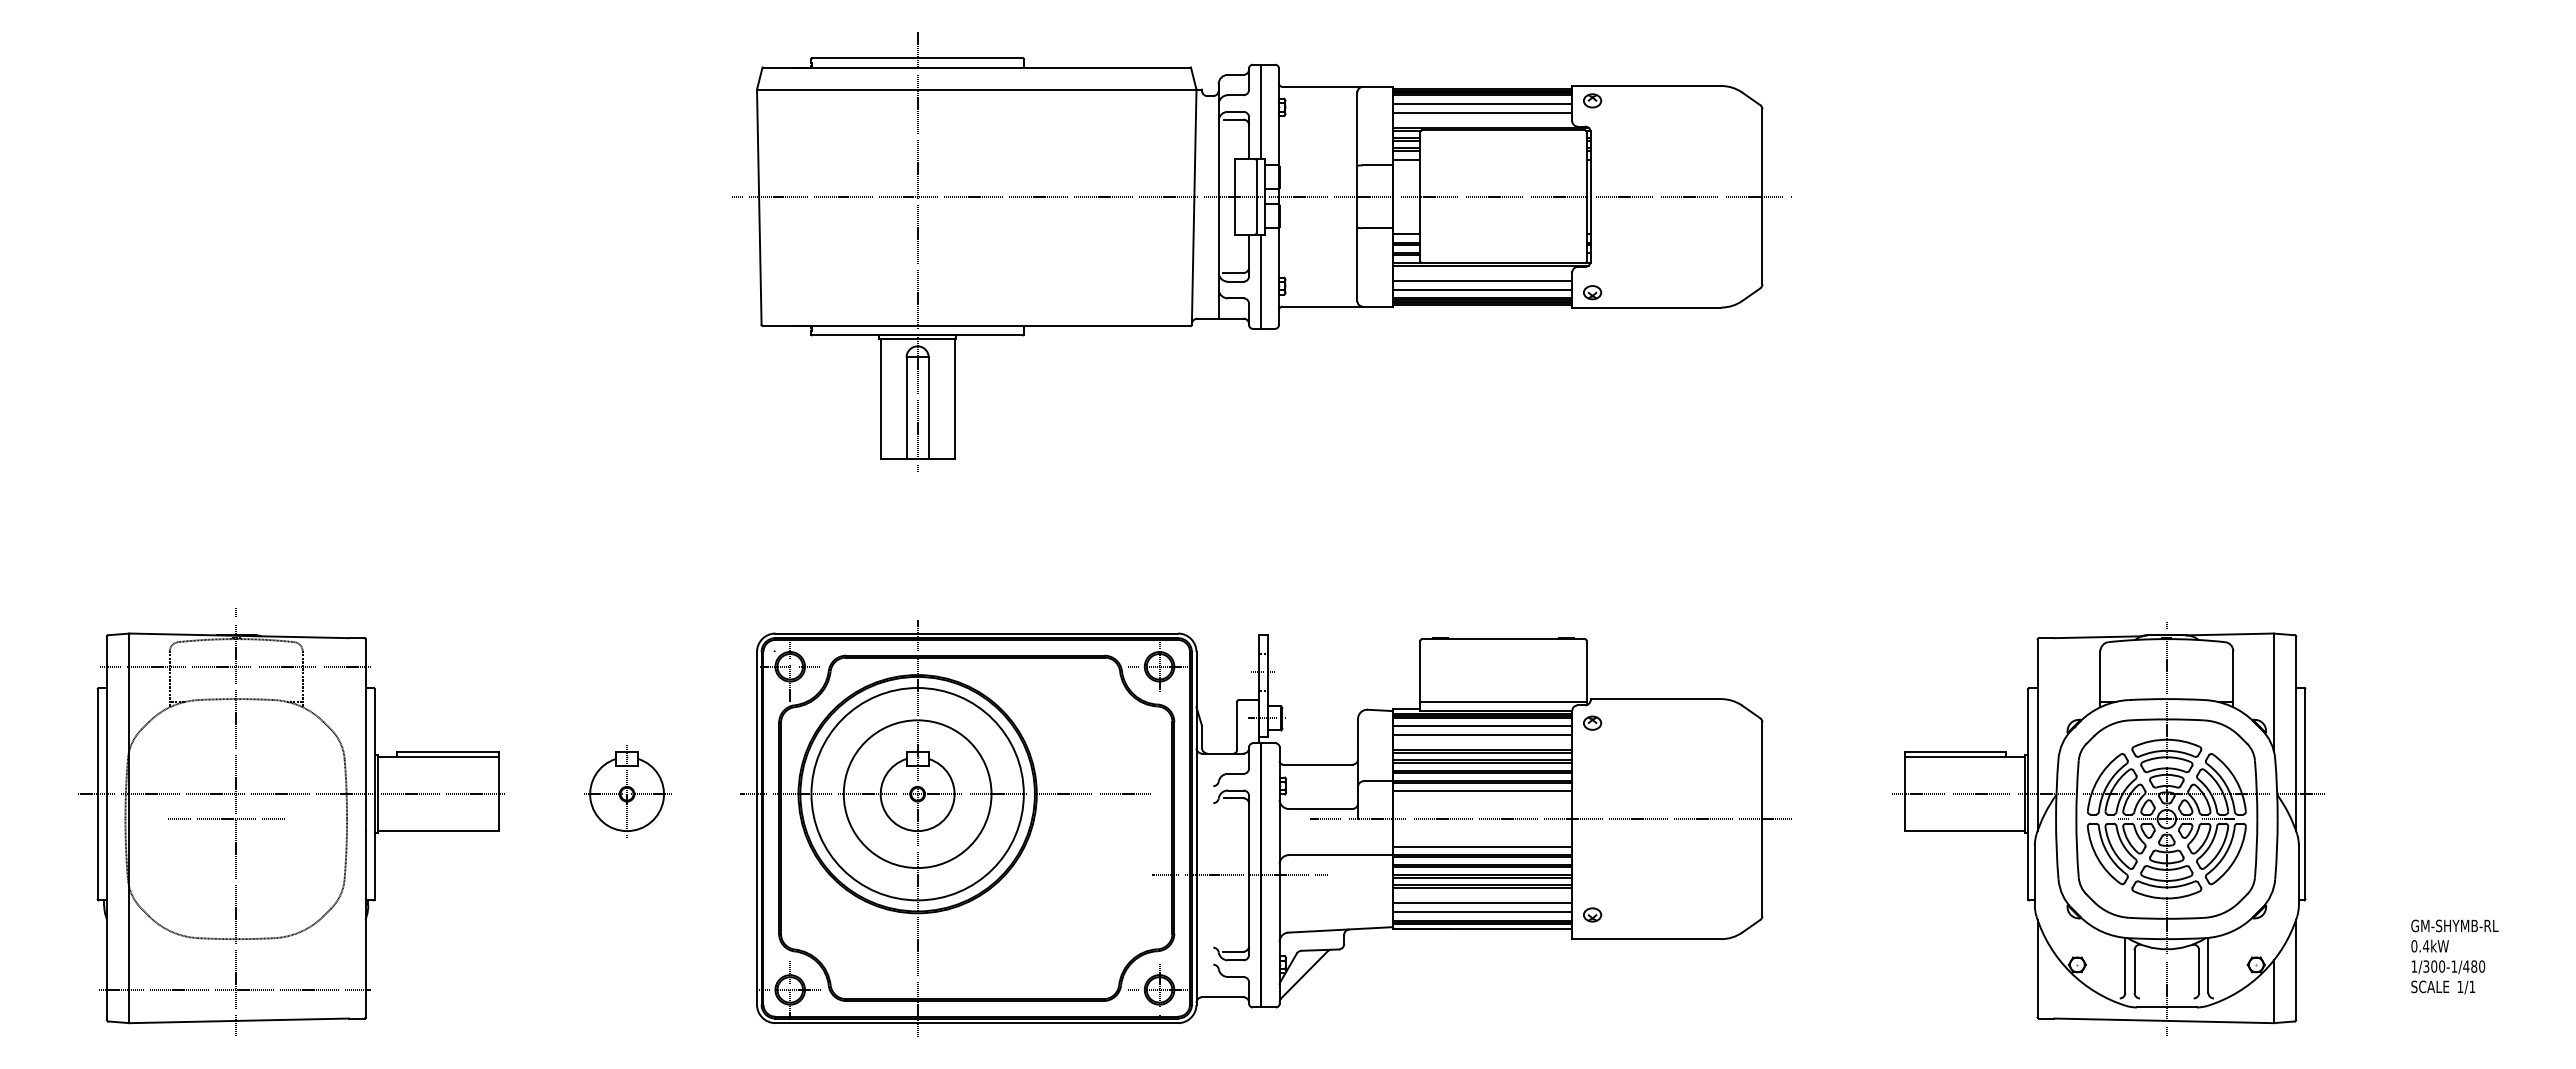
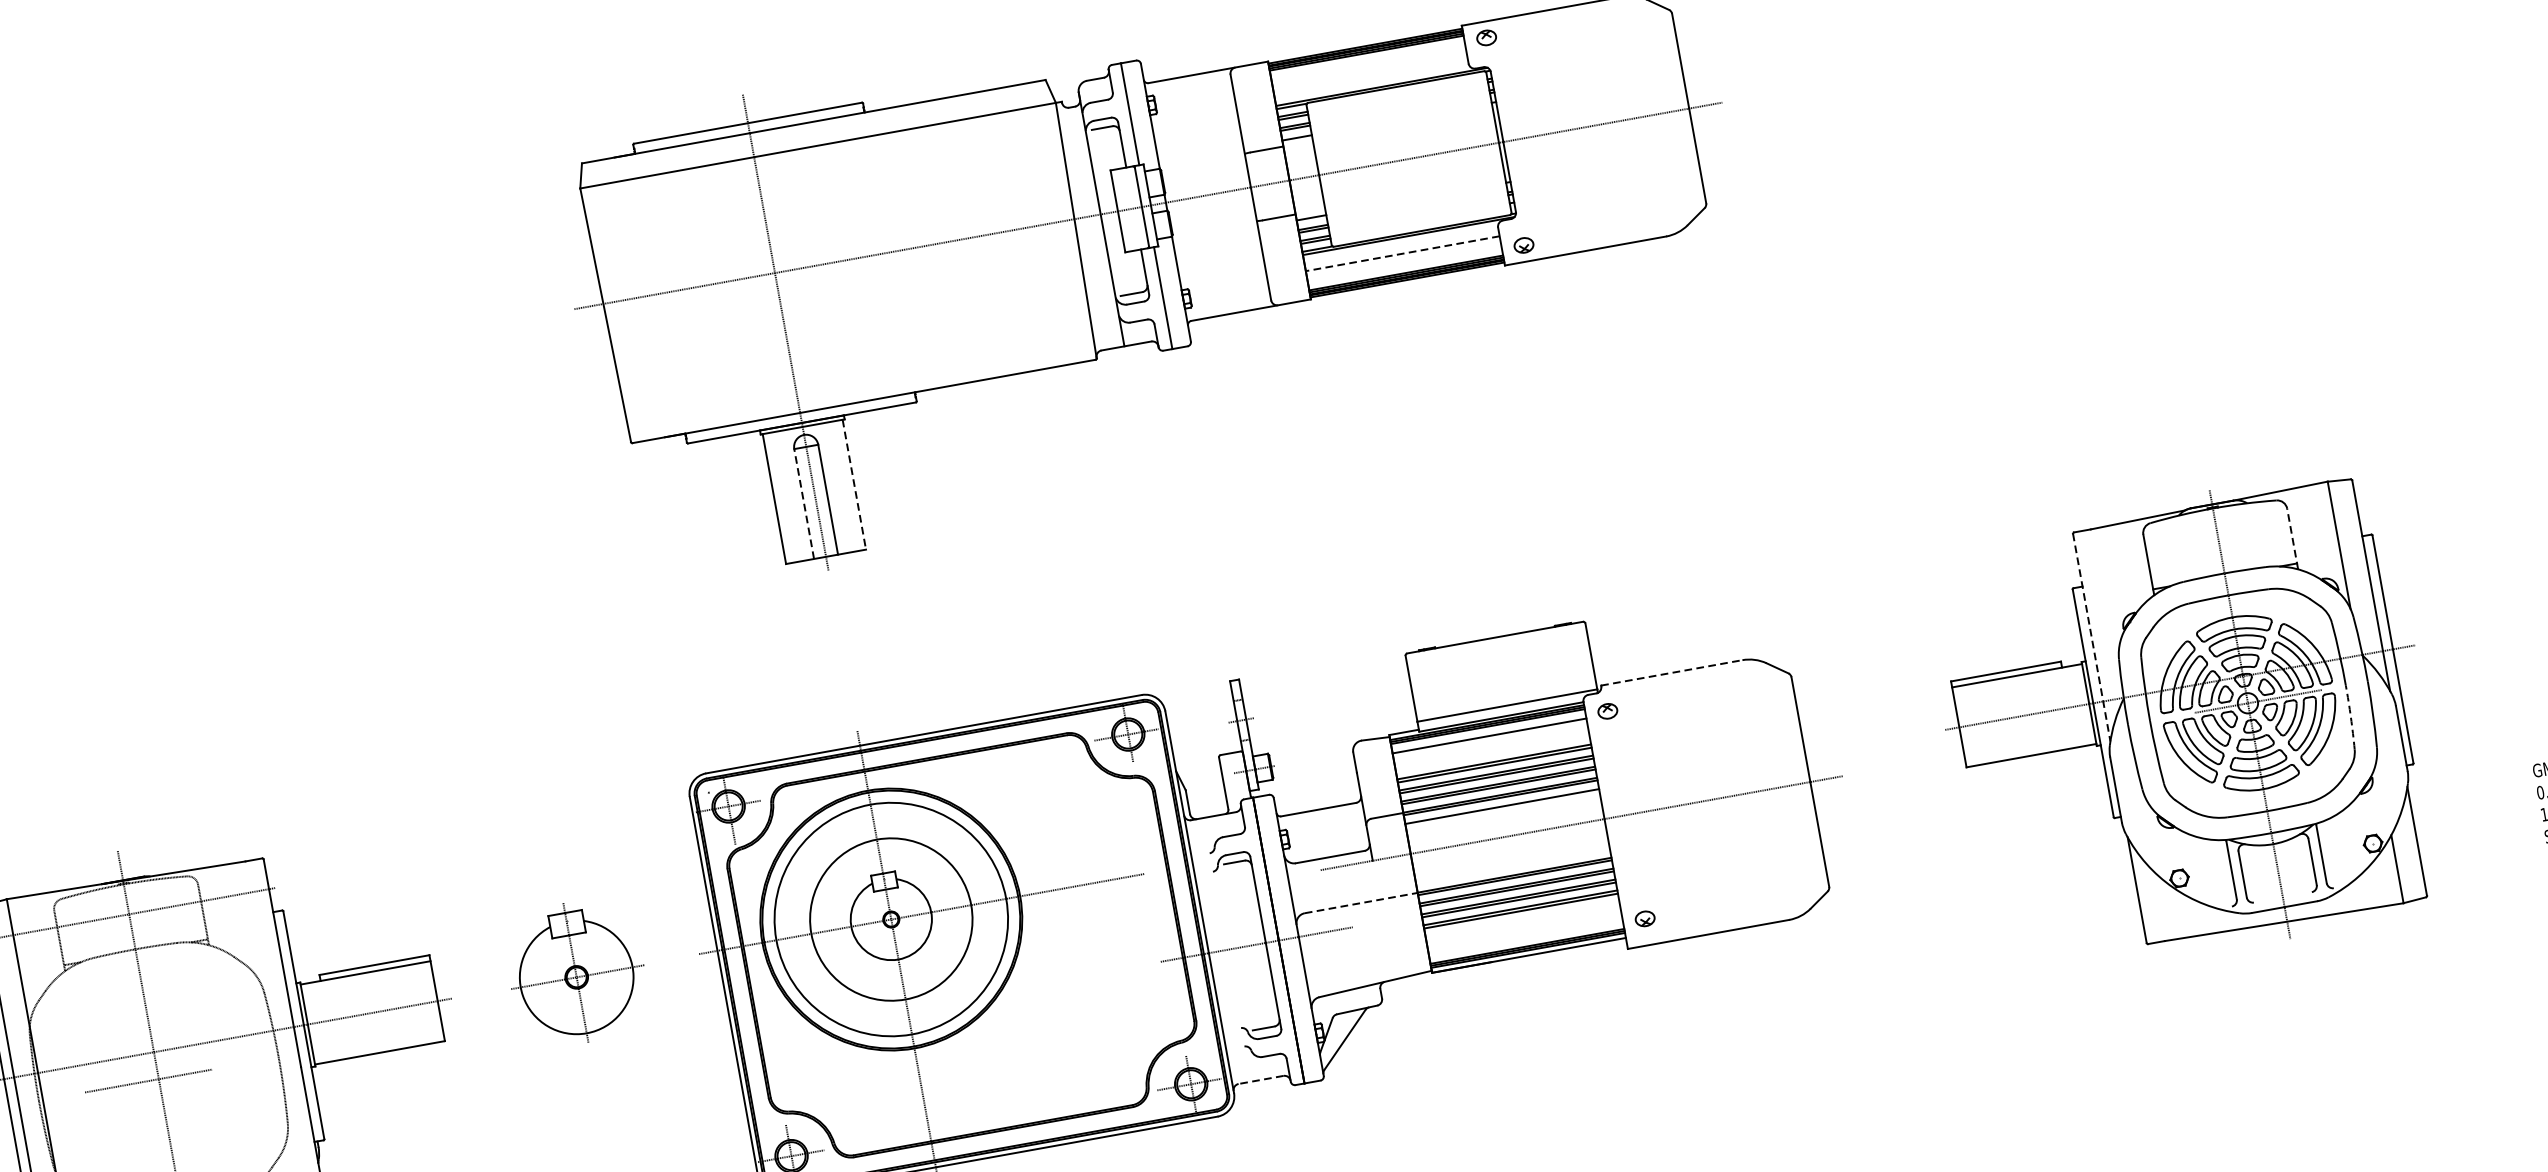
line: (1482, 103) -> (1368, 62), removed
line: (1482, 113) -> (1370, 72), removed
line: (1482, 280) -> (1402, 253), solid -> dashed
line: (1482, 289) -> (1404, 263), removed
line: (954, 399) -> (854, 485), solid -> dashed
line: (906, 408) -> (804, 504), solid -> dashed
line: (2233, 679) -> (2292, 539), solid -> dashed
line: (1656, 699) -> (1672, 673), solid -> dashed
line: (1482, 735) -> (1491, 746), removed
line: (2037, 735) -> (2091, 638), solid -> dashed
part: (627, 791) -> (576, 973), size x1.4
line: (1482, 846) -> (1512, 866), removed
arc: (2256, 848) -> (2350, 717), solid -> dashed
line: (1341, 855) -> (1361, 903), solid -> dashed
line: (1482, 902) -> (1523, 926), removed
line: (1482, 912) -> (1525, 937), removed
line: (1222, 997) -> (1260, 1080), solid -> dashed

